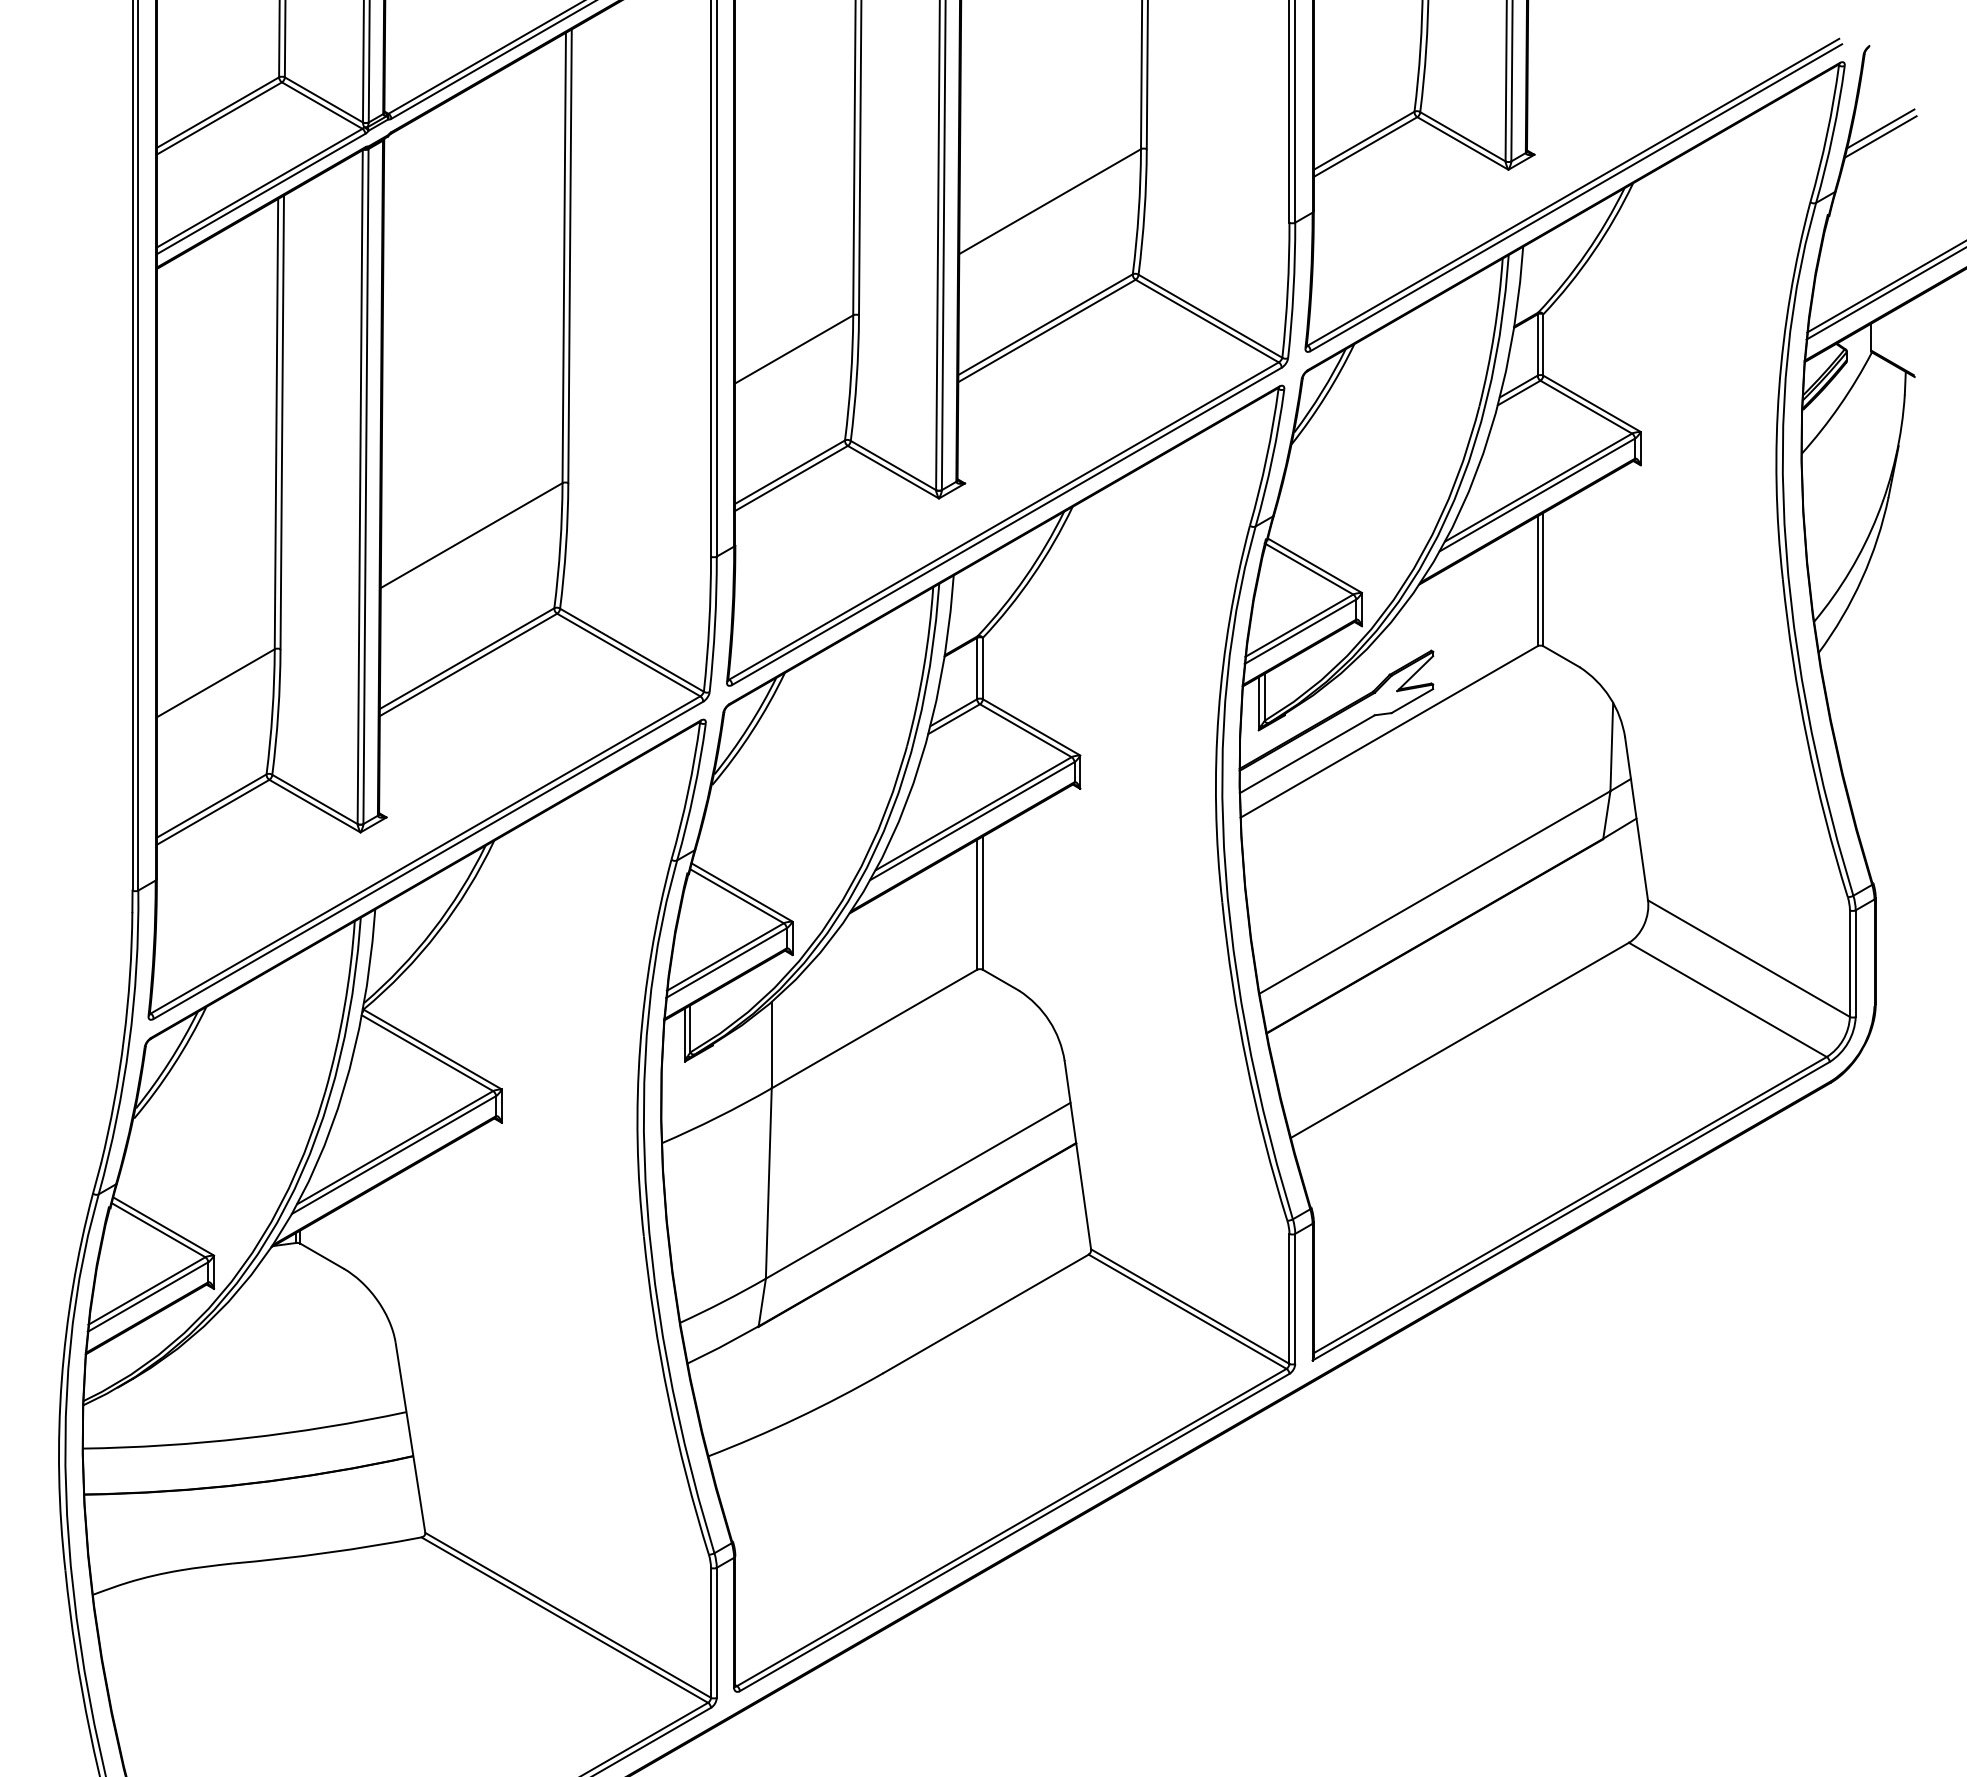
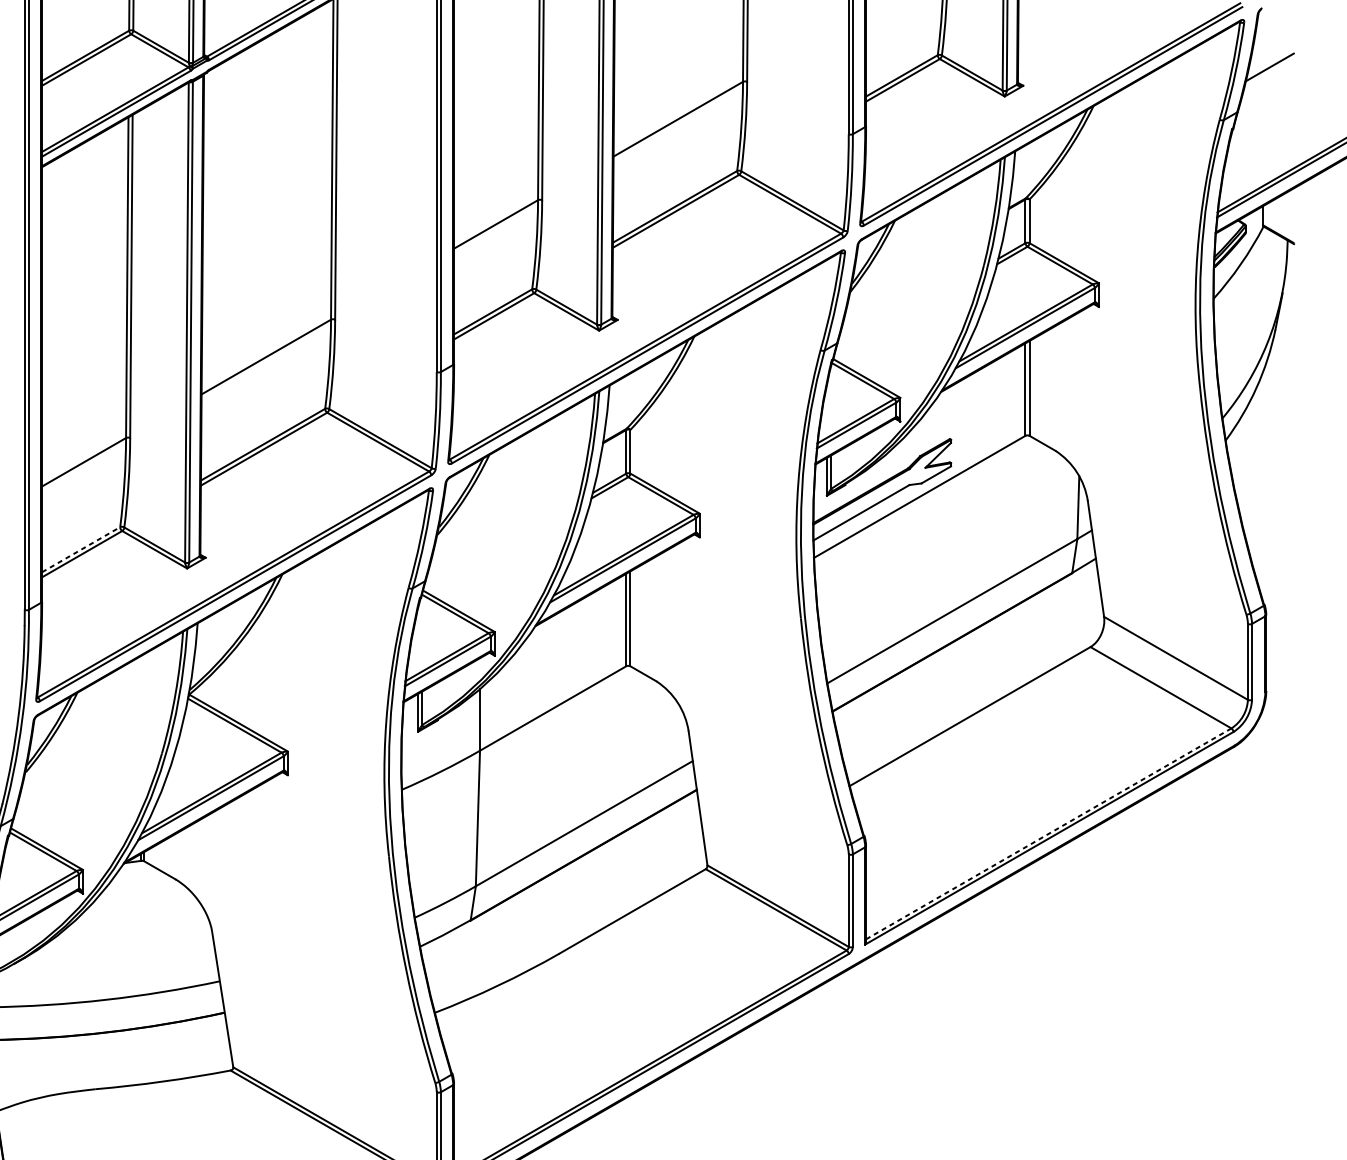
line: (1880, 136) -> (1269, 72), removed
line: (212, 805) -> (81, 549), solid -> dashed
line: (1570, 1204) -> (1048, 833), solid -> dashed

